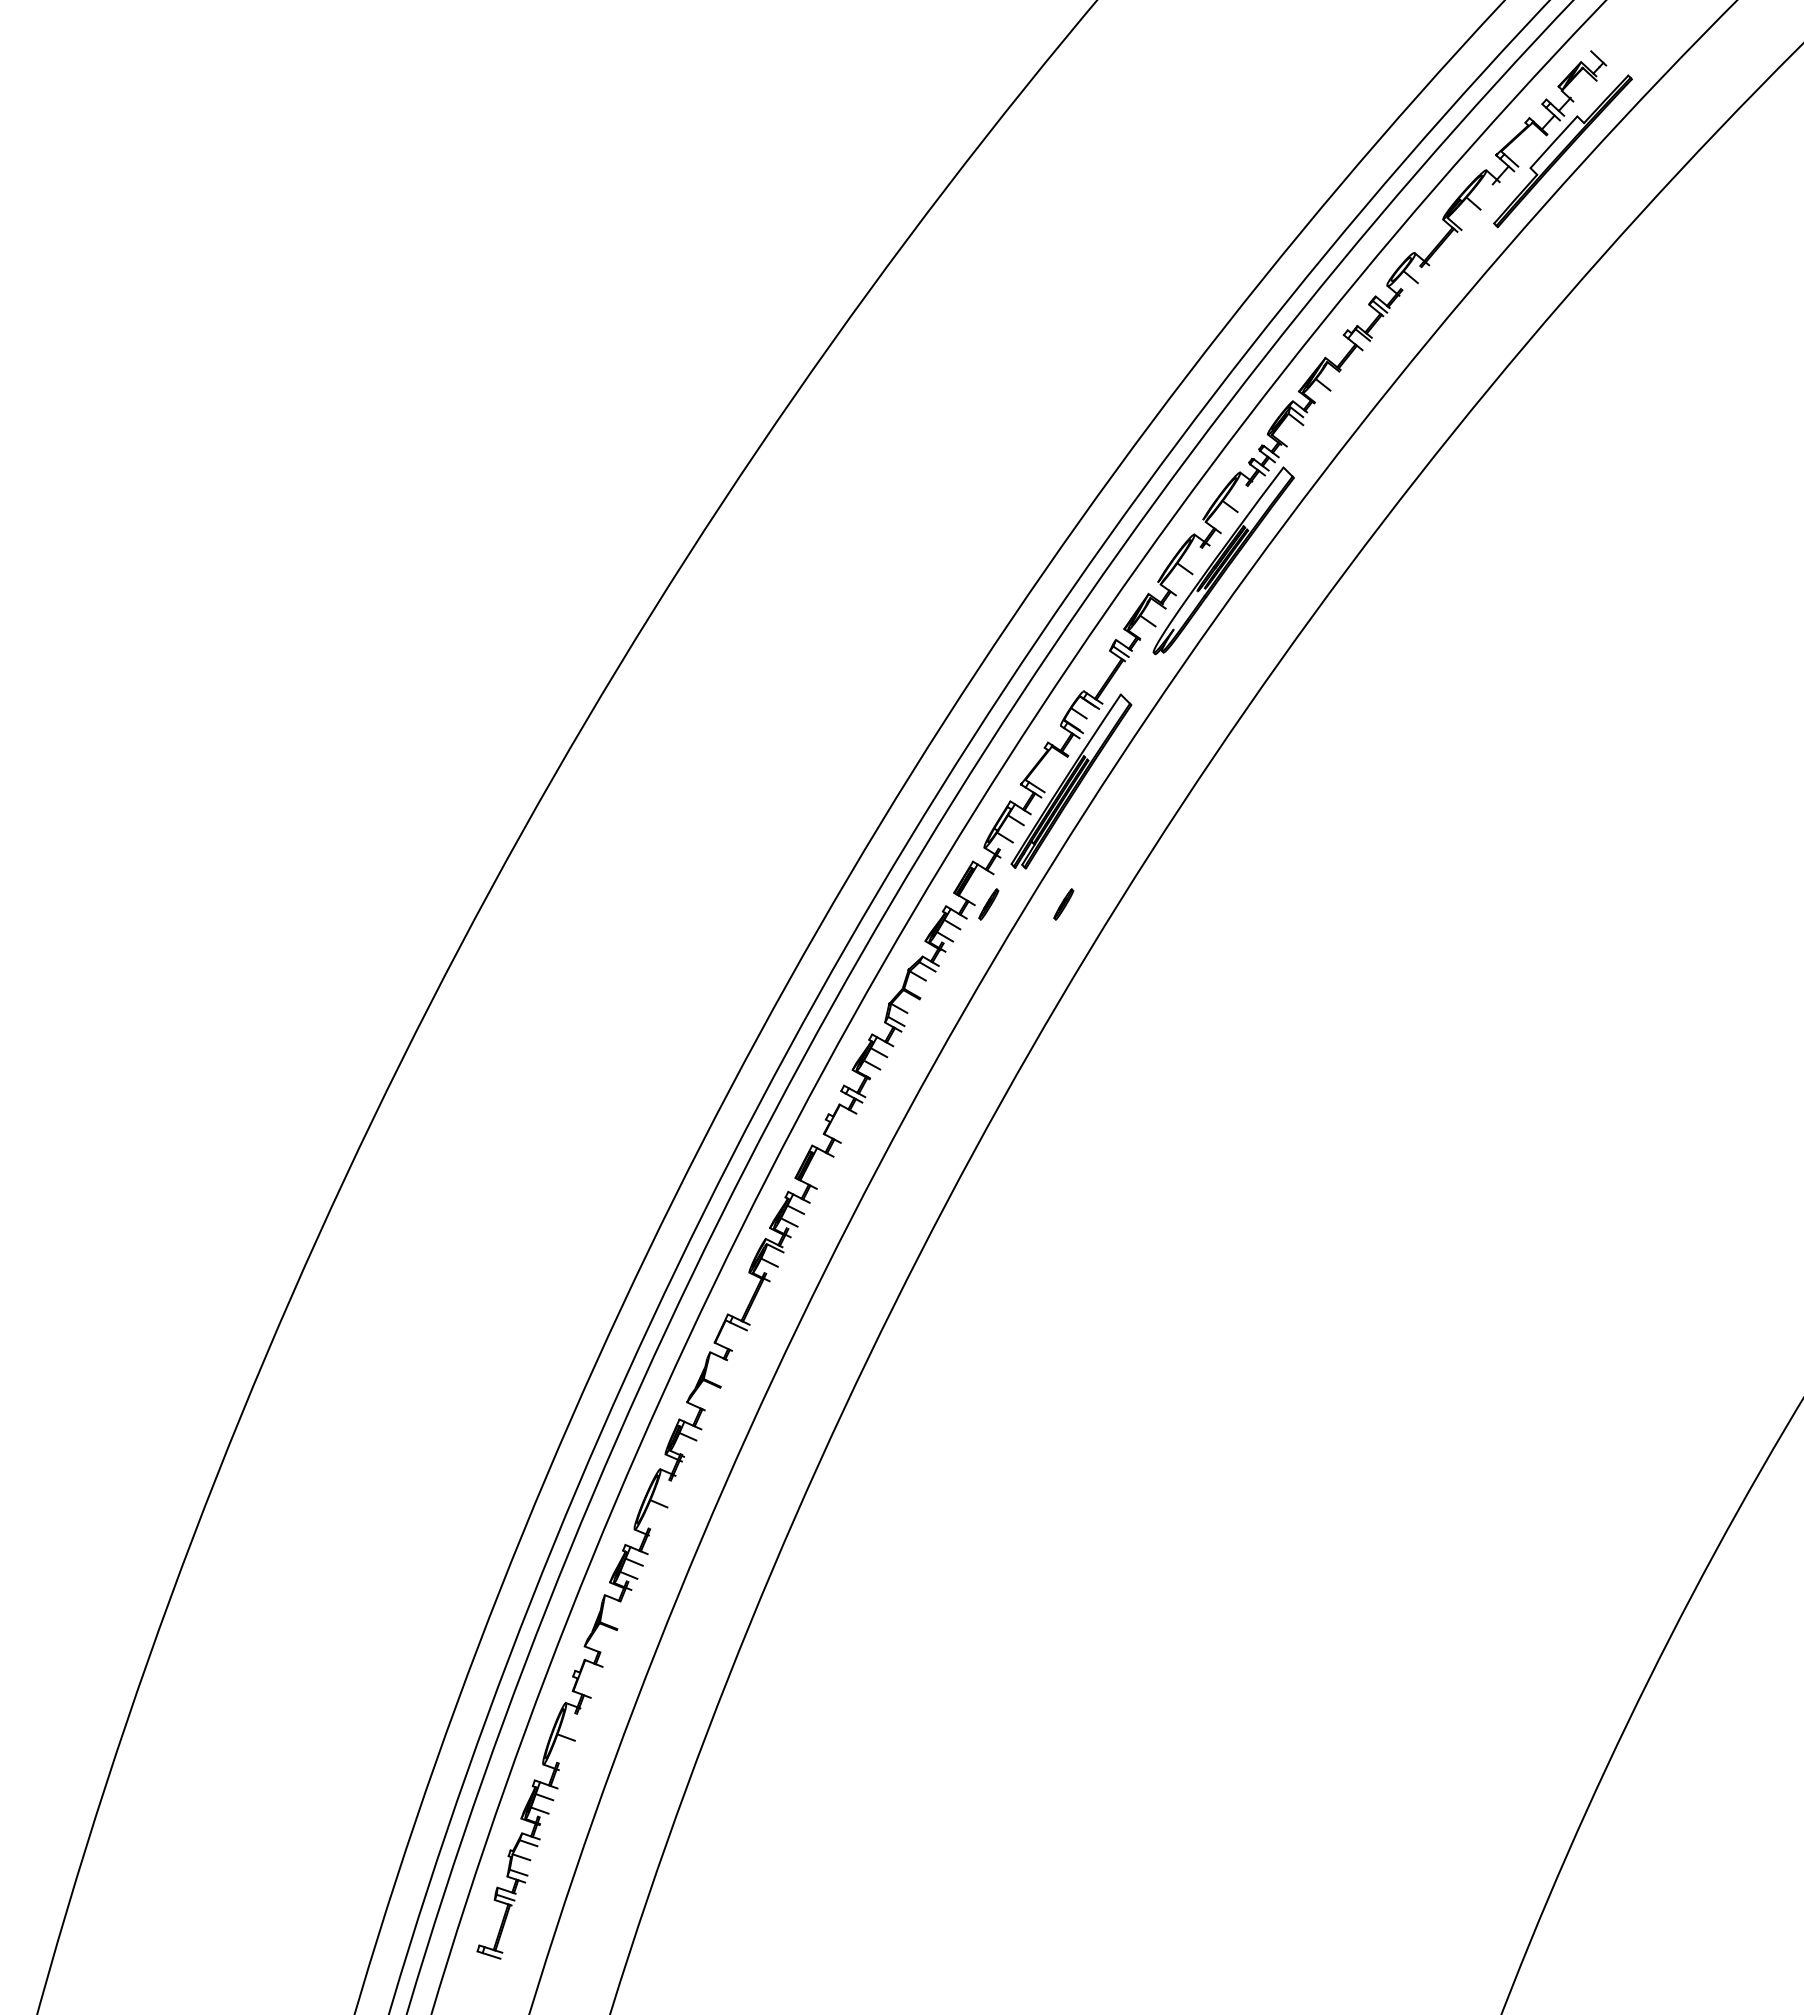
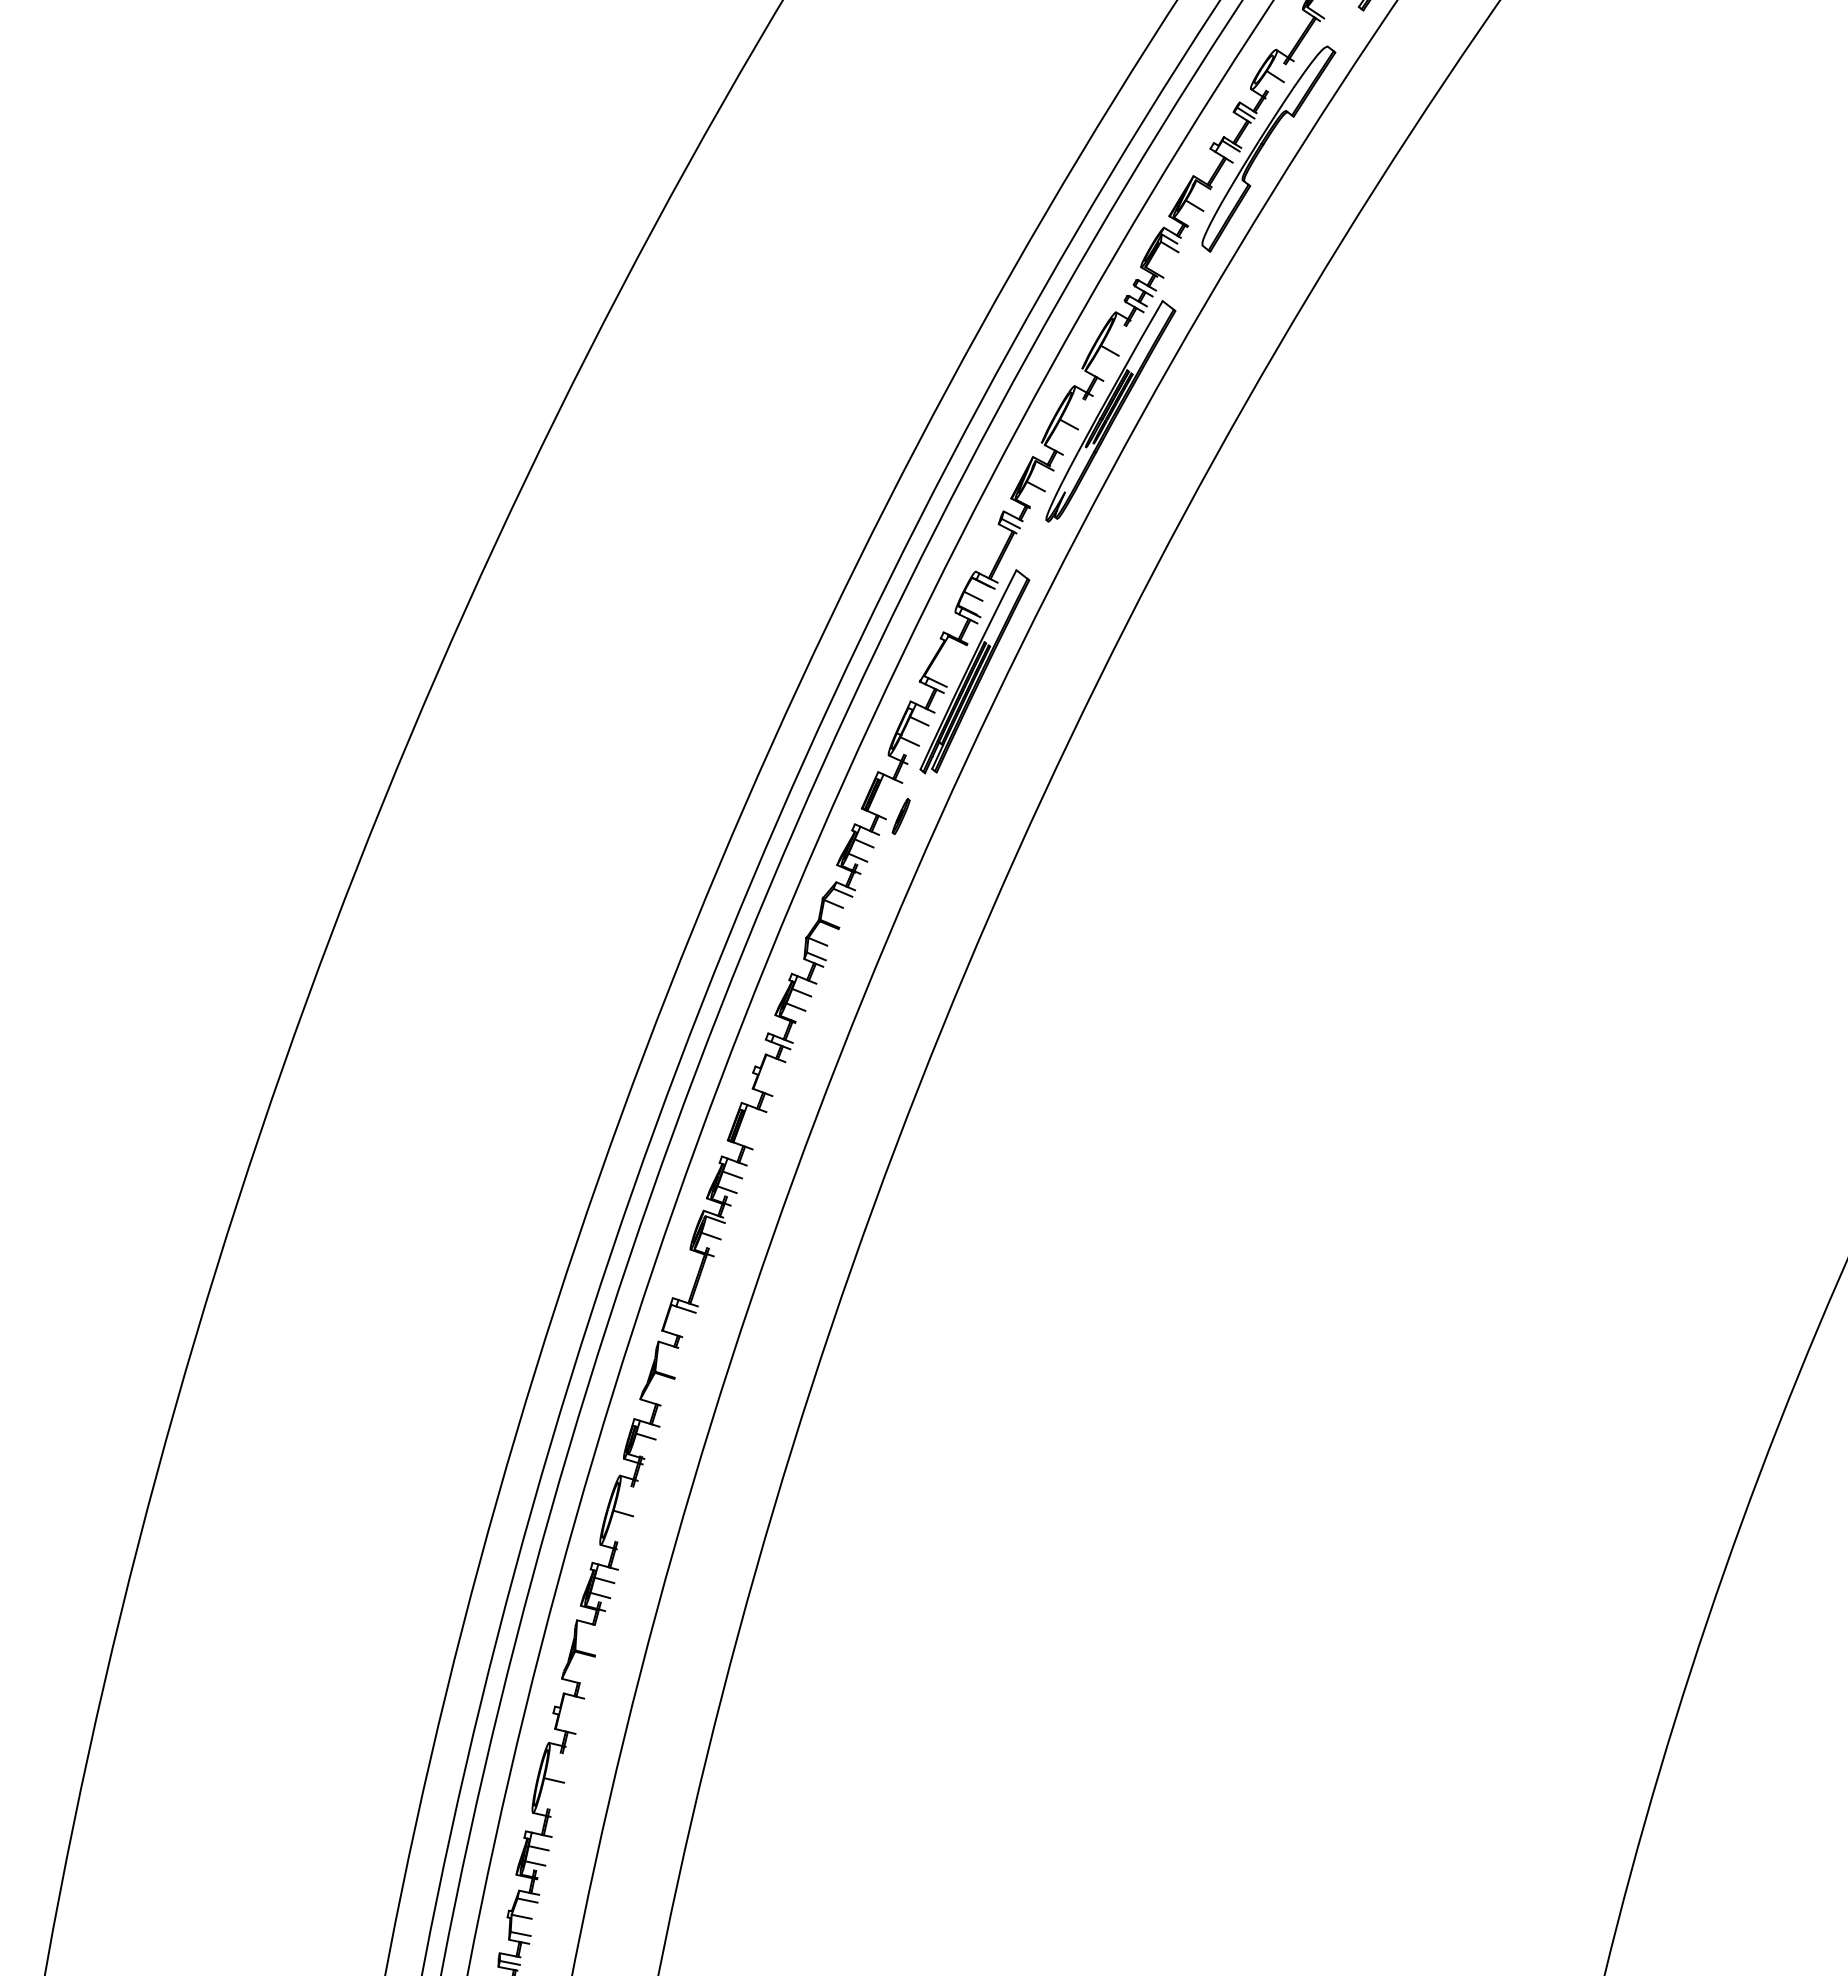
part: (1396, 341) -> (1268, 148), added
part: (1063, 904) -> (982, 806), removed

